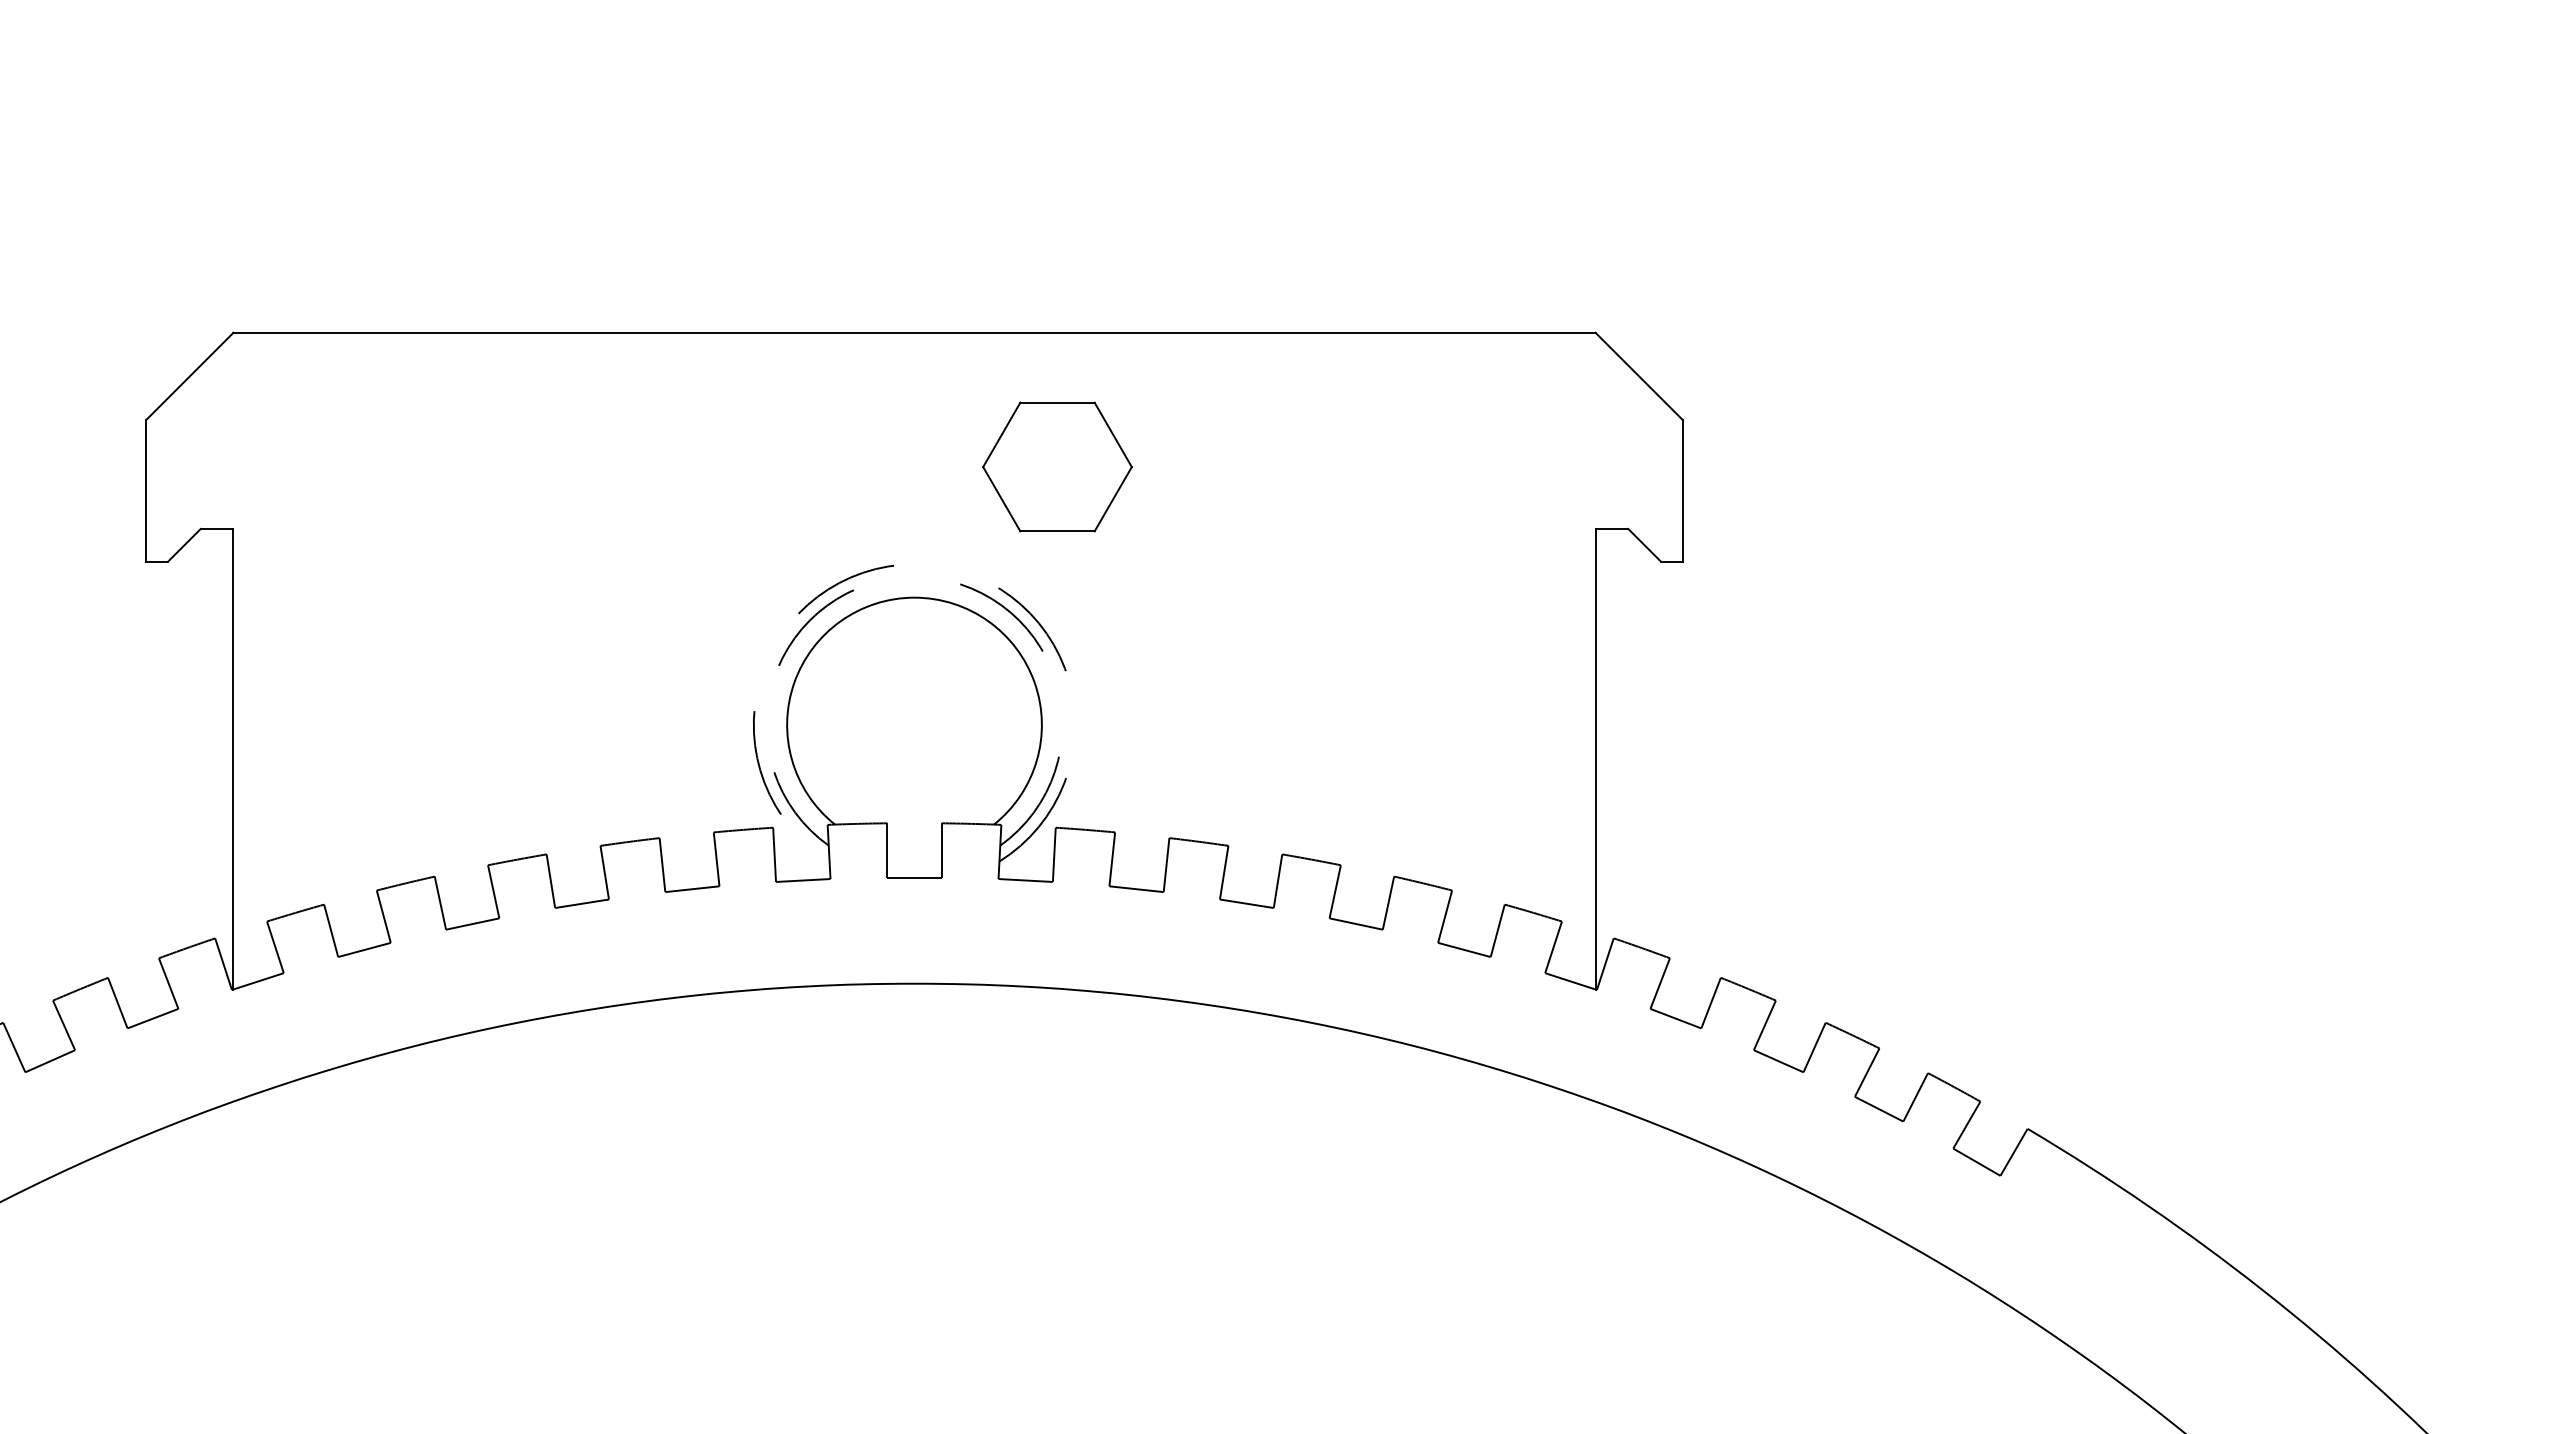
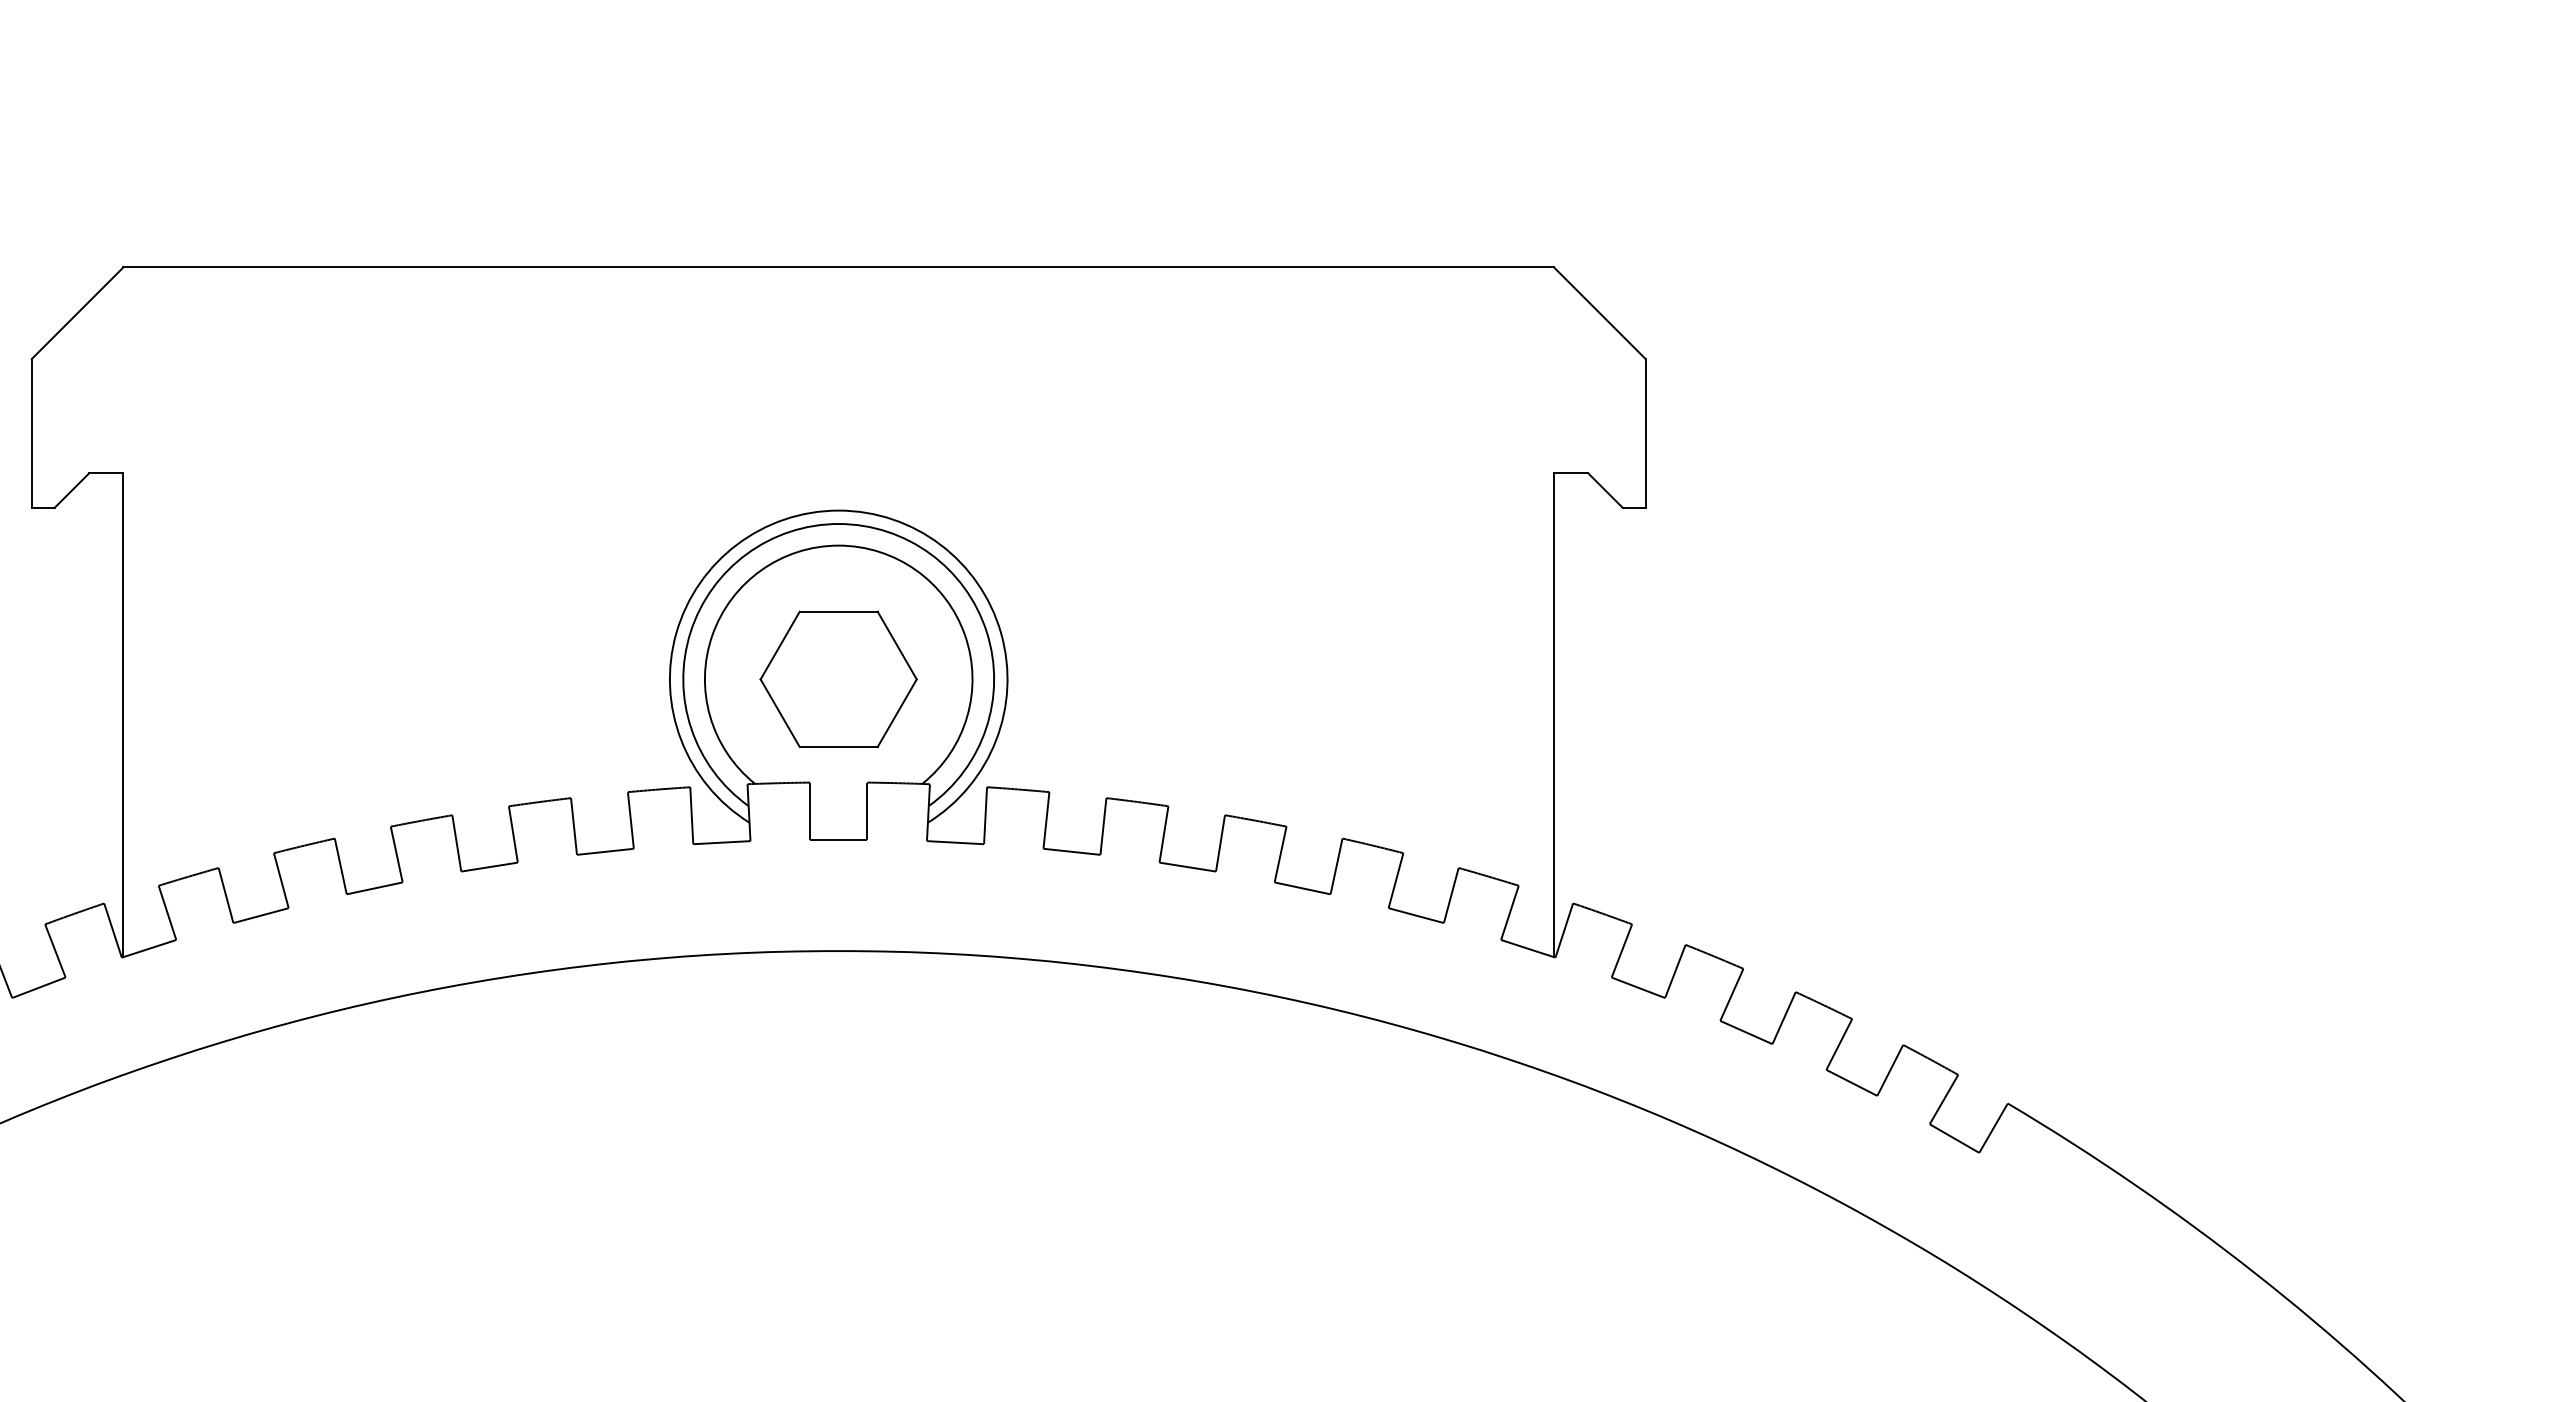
part: (1057, 466) -> (838, 678), moved
arc: (914, 564) -> (838, 510), dashed -> solid
arc: (914, 577) -> (838, 524), dashed -> solid

